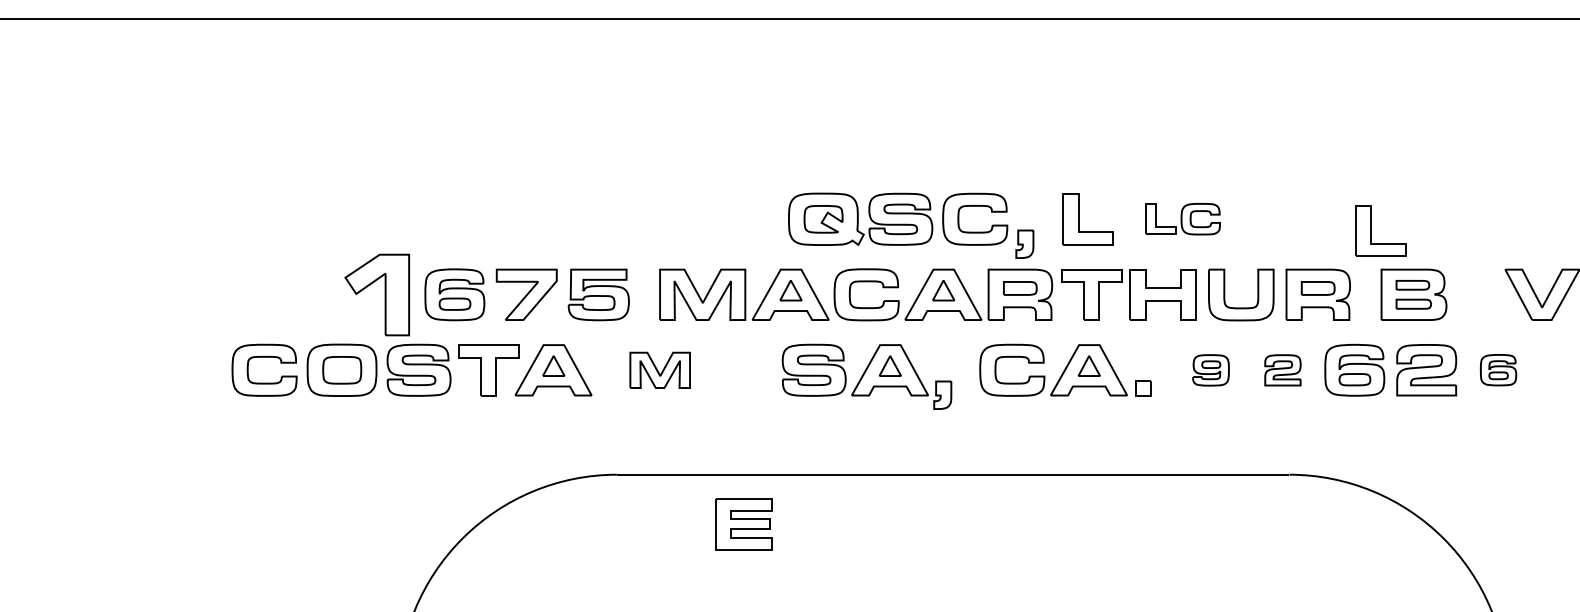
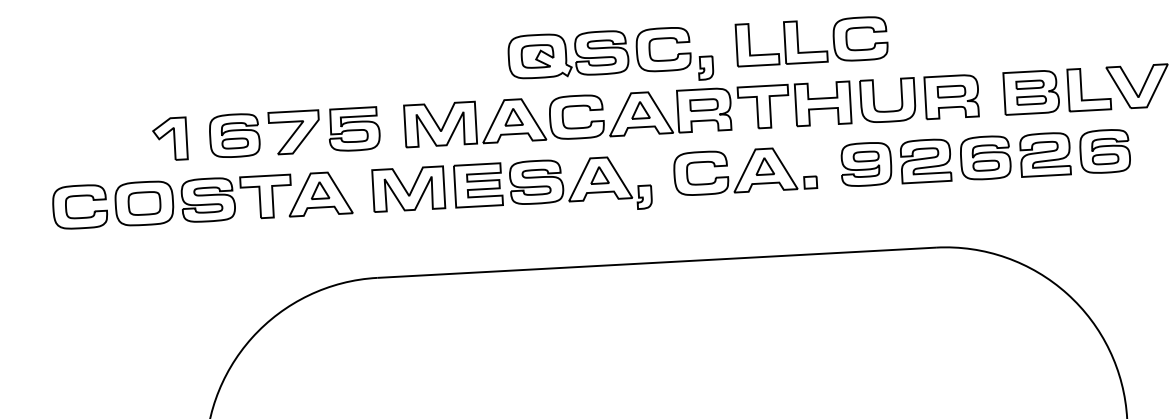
part: (1183, 218) -> (836, 39), size x1.67
part: (1371, 230) -> (1081, 89), moved
part: (376, 294) -> (169, 138), size x0.62
part: (1498, 369) -> (1105, 150), size x1.67
part: (659, 370) -> (408, 189), size x1.43
part: (1210, 370) -> (865, 164), size x1.67
part: (1282, 370) -> (925, 161), size x1.67
part: (743, 524) -> (477, 185), moved

